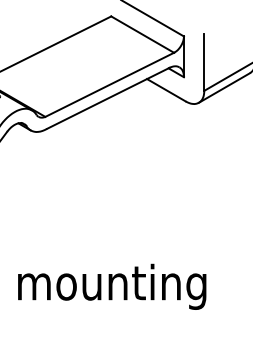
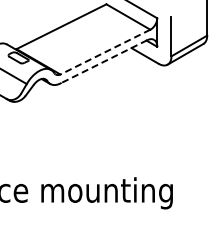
line: (108, 85) -> (104, 52), solid -> dashed
line: (108, 98) -> (104, 61), solid -> dashed

